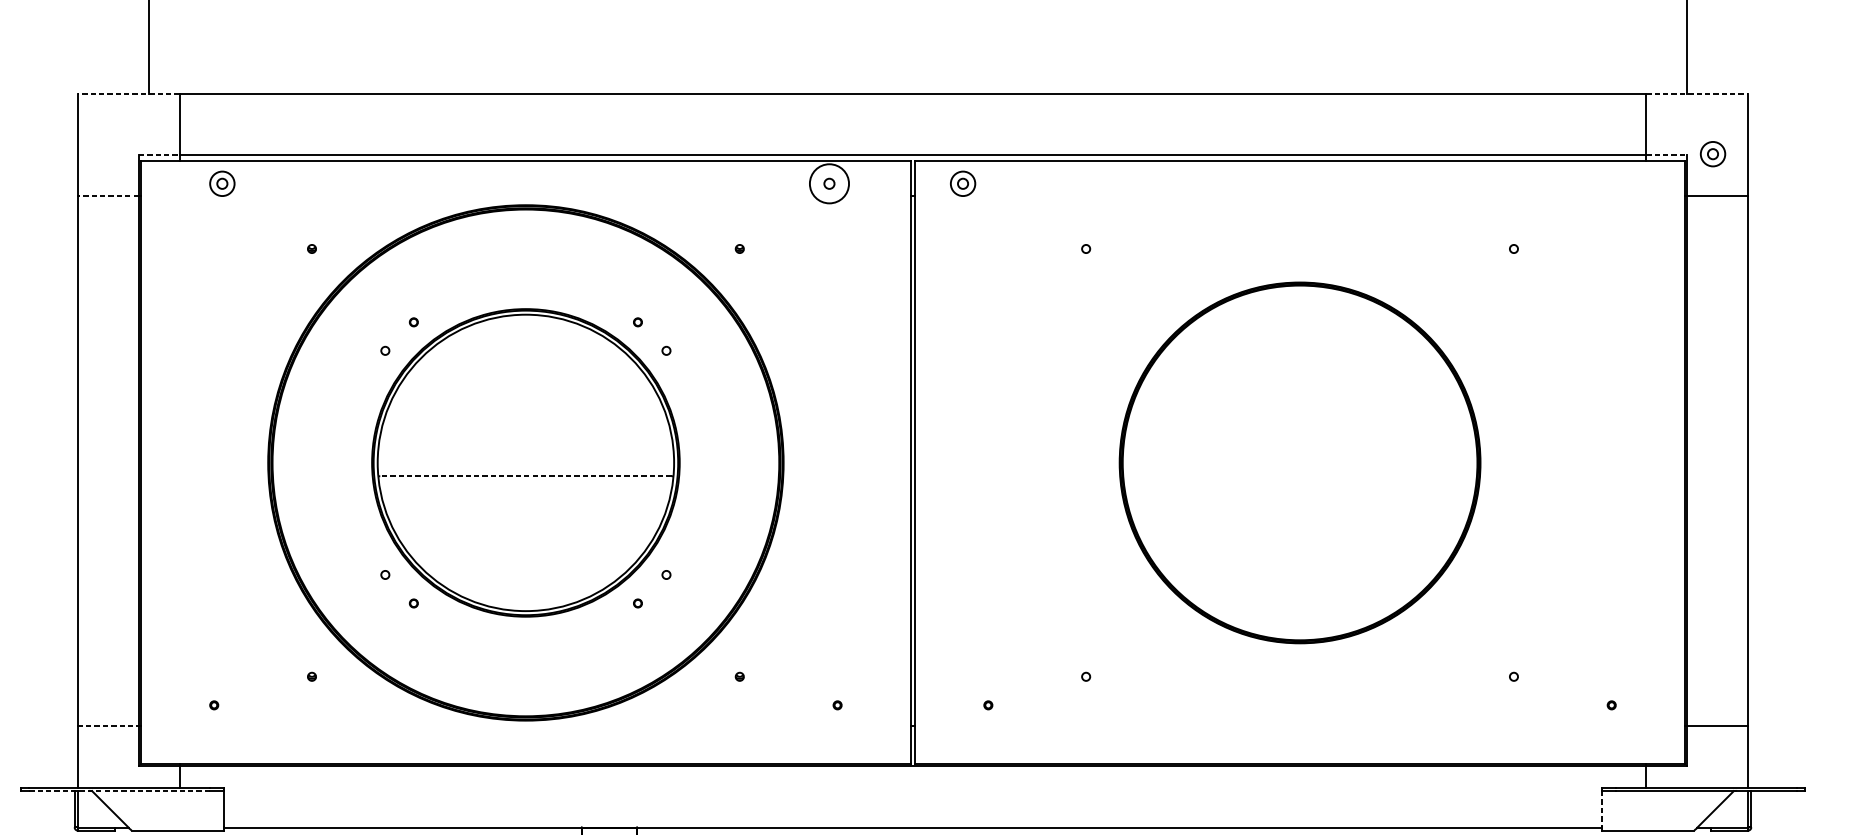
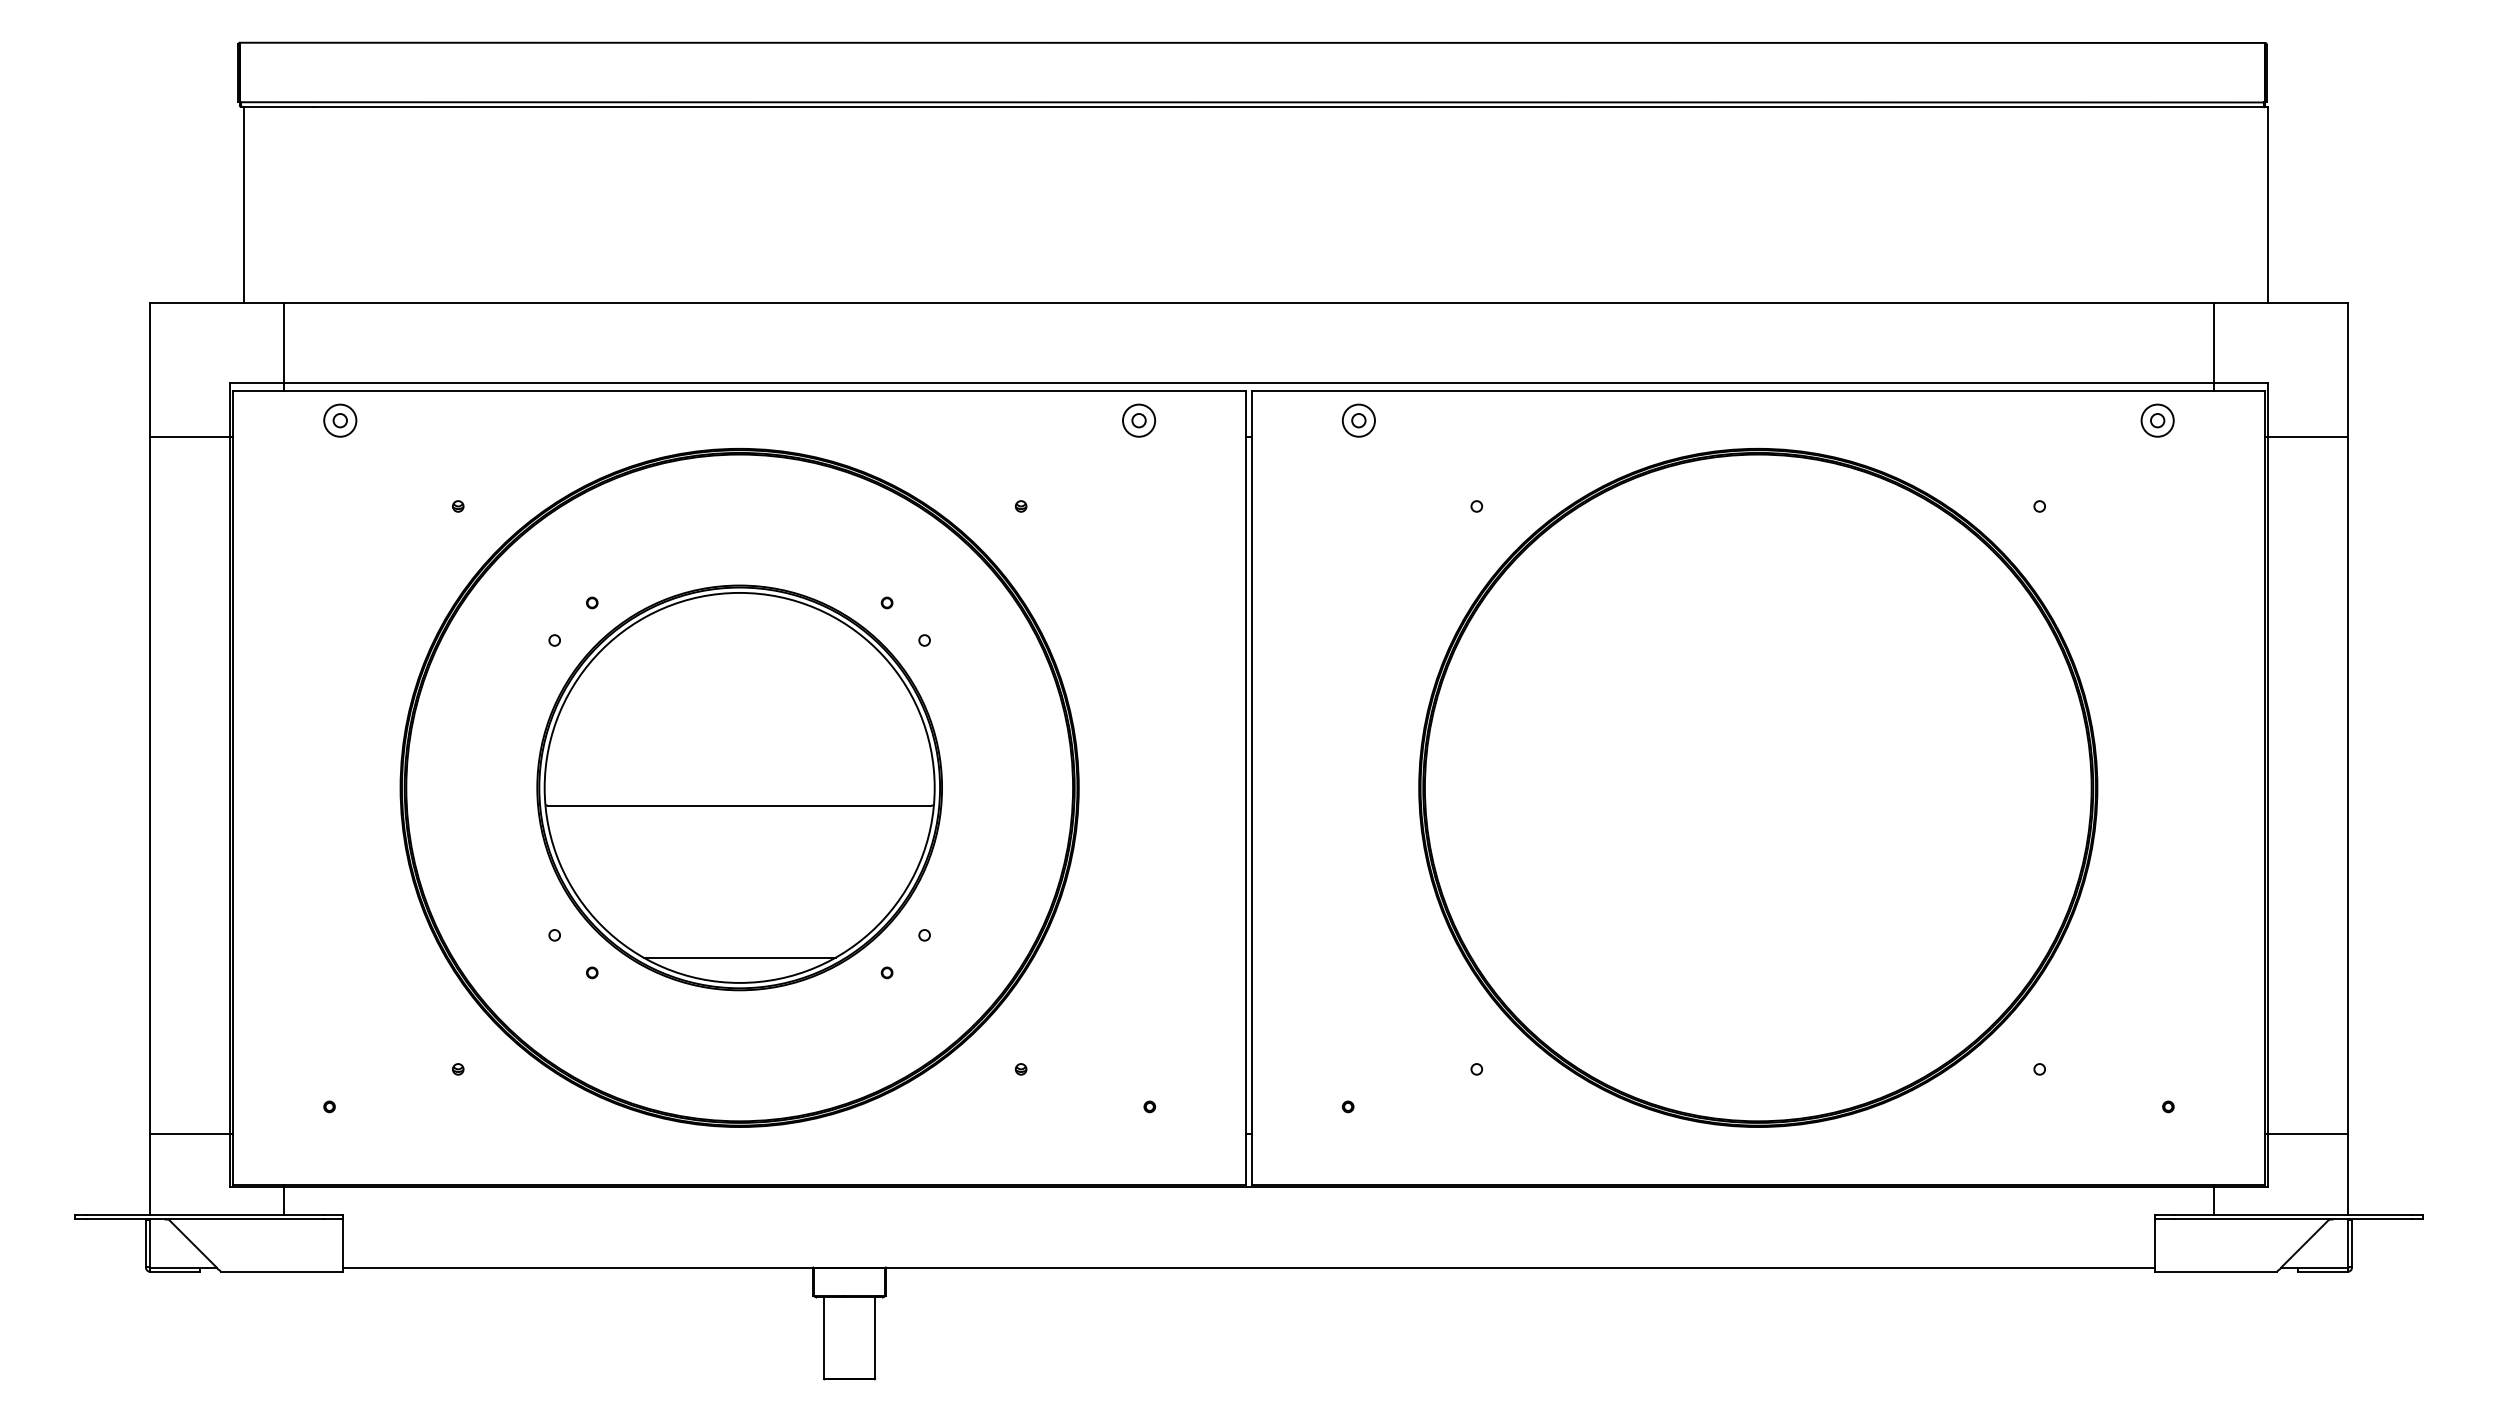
line: (128, 93) -> (216, 302), dashed -> solid
line: (1697, 93) -> (2281, 302), dashed -> solid
part: (1712, 154) -> (2157, 420), moved
line: (159, 155) -> (257, 383), dashed -> solid
line: (1666, 155) -> (2240, 383), dashed -> solid
circle: (829, 183) -> (1139, 420), size x0.62
part: (962, 183) -> (1358, 420), moved
line: (107, 195) -> (189, 436), dashed -> solid
part: (1300, 462) -> (1758, 787), size x1.43
line: (525, 476) -> (739, 805), dashed -> solid
line: (525, 591) -> (739, 957), added
line: (108, 725) -> (190, 1133), dashed -> solid
line: (119, 790) -> (204, 1219), dashed -> solid
line: (1601, 809) -> (2155, 1243), dashed -> solid

